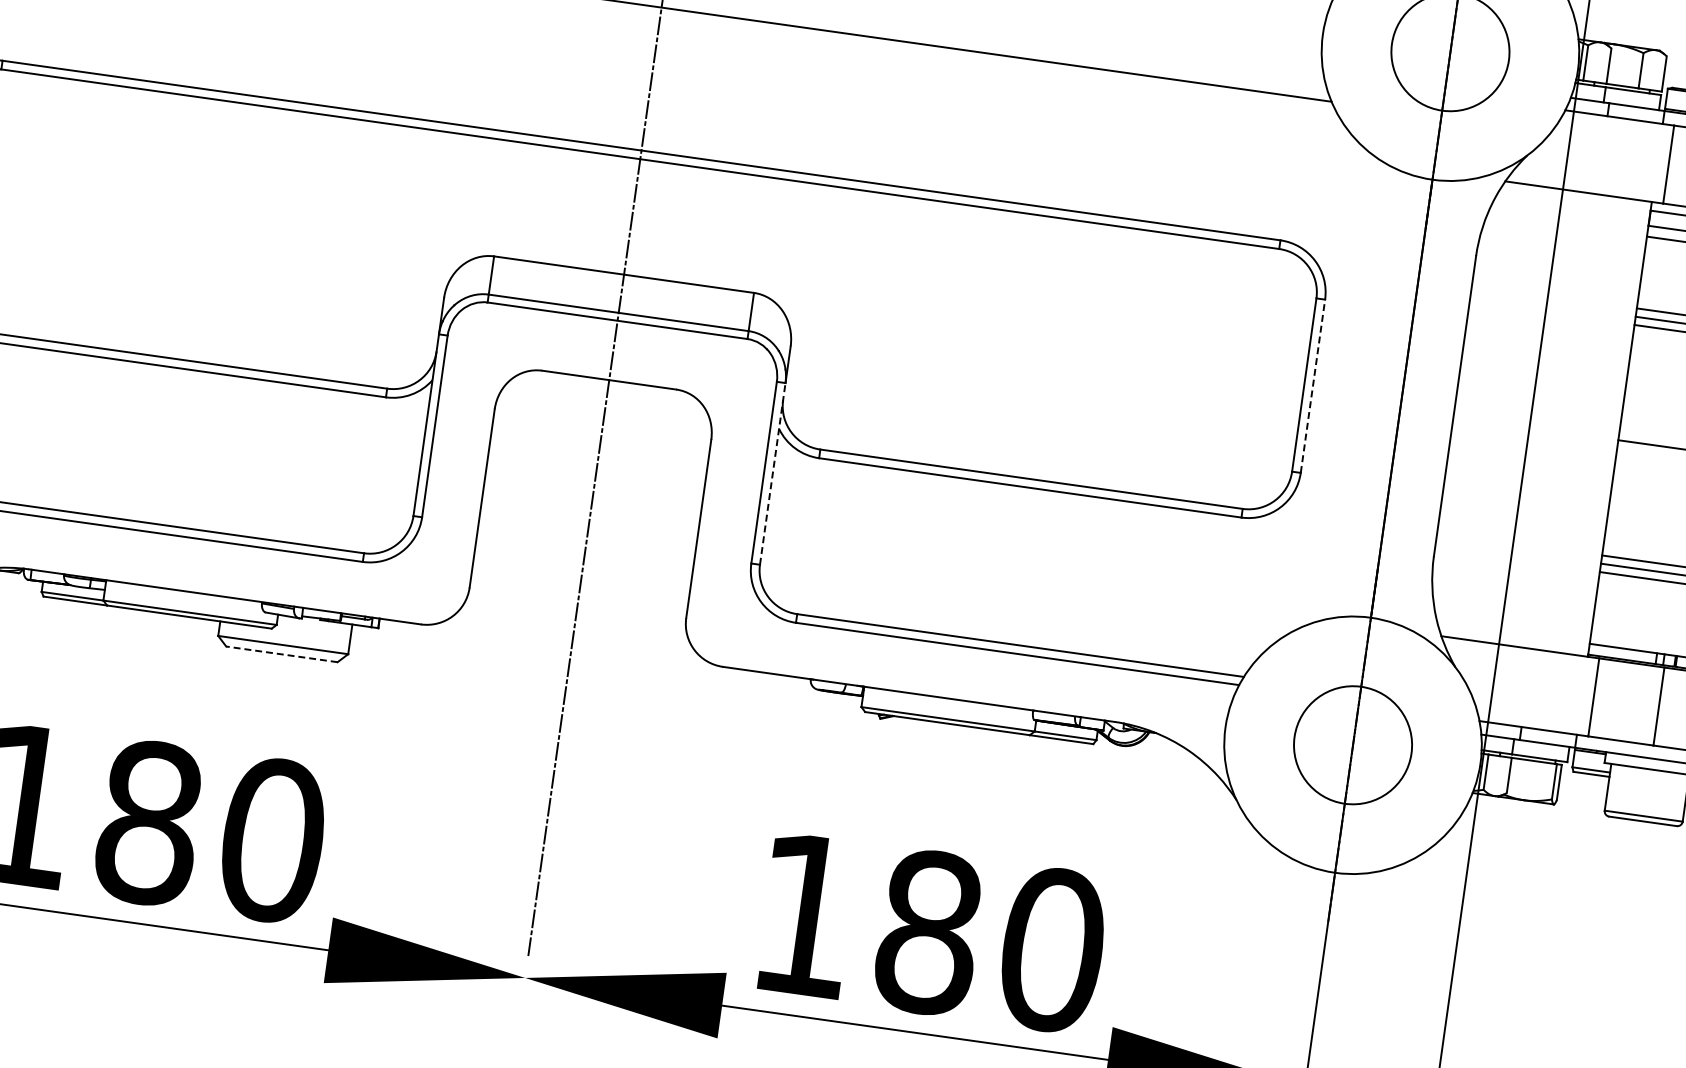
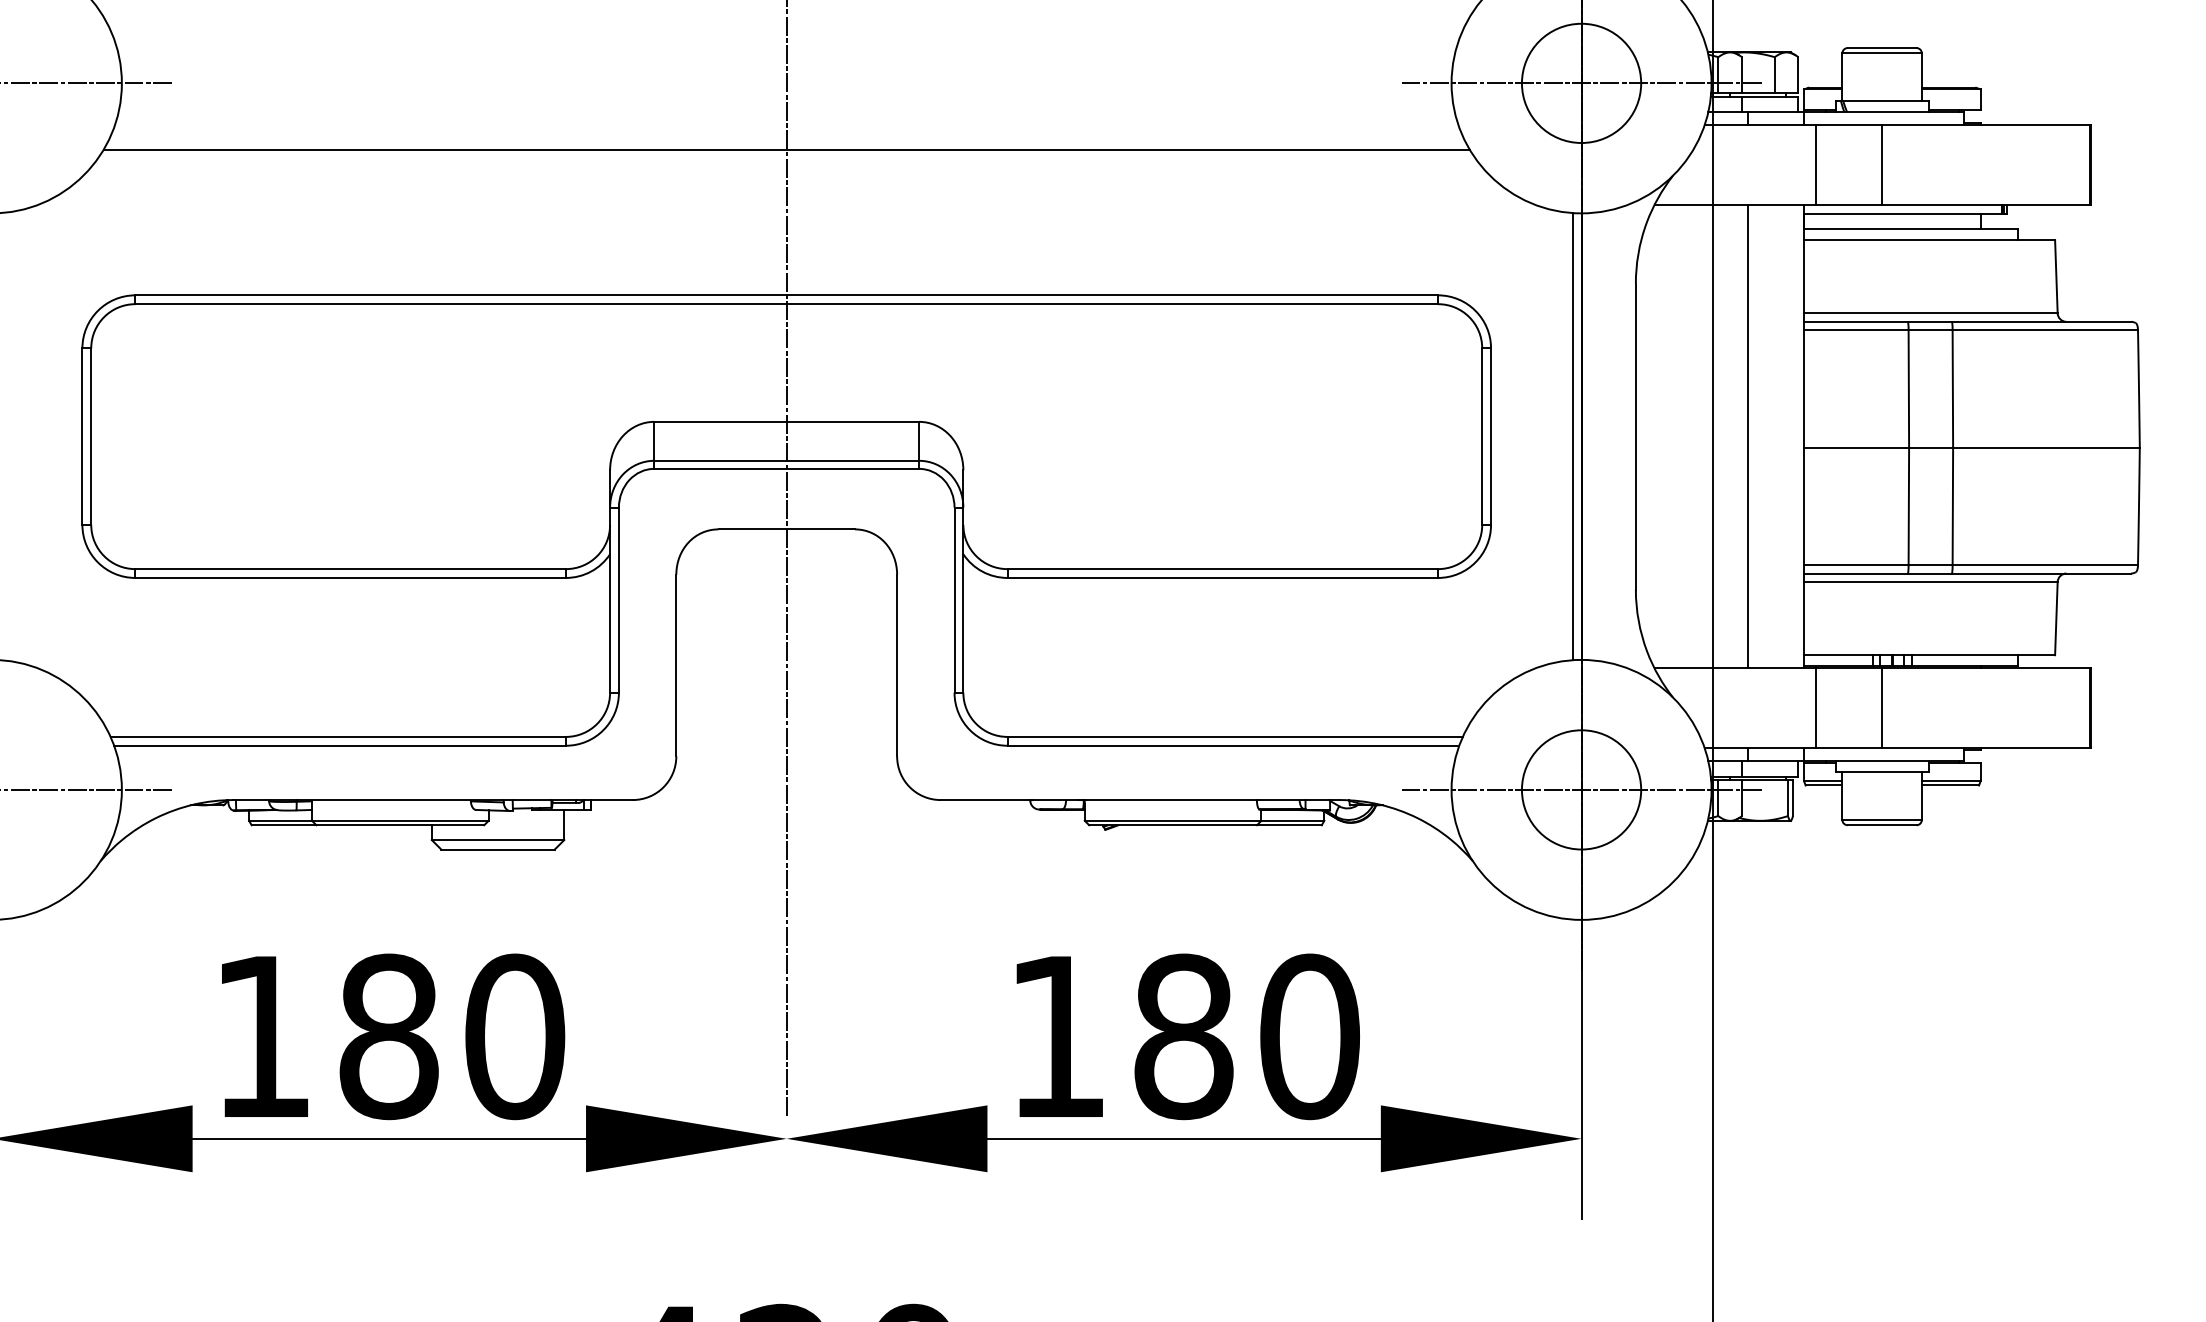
line: (1450, 52) -> (1581, 83), added
line: (1313, 386) -> (1491, 436), dashed -> solid
line: (1392, 397) -> (1572, 436), added
line: (1564, 421) -> (1747, 436), added
line: (772, 474) -> (963, 600), dashed -> solid
line: (282, 654) -> (498, 849), dashed -> solid
line: (1353, 744) -> (1581, 789), added

